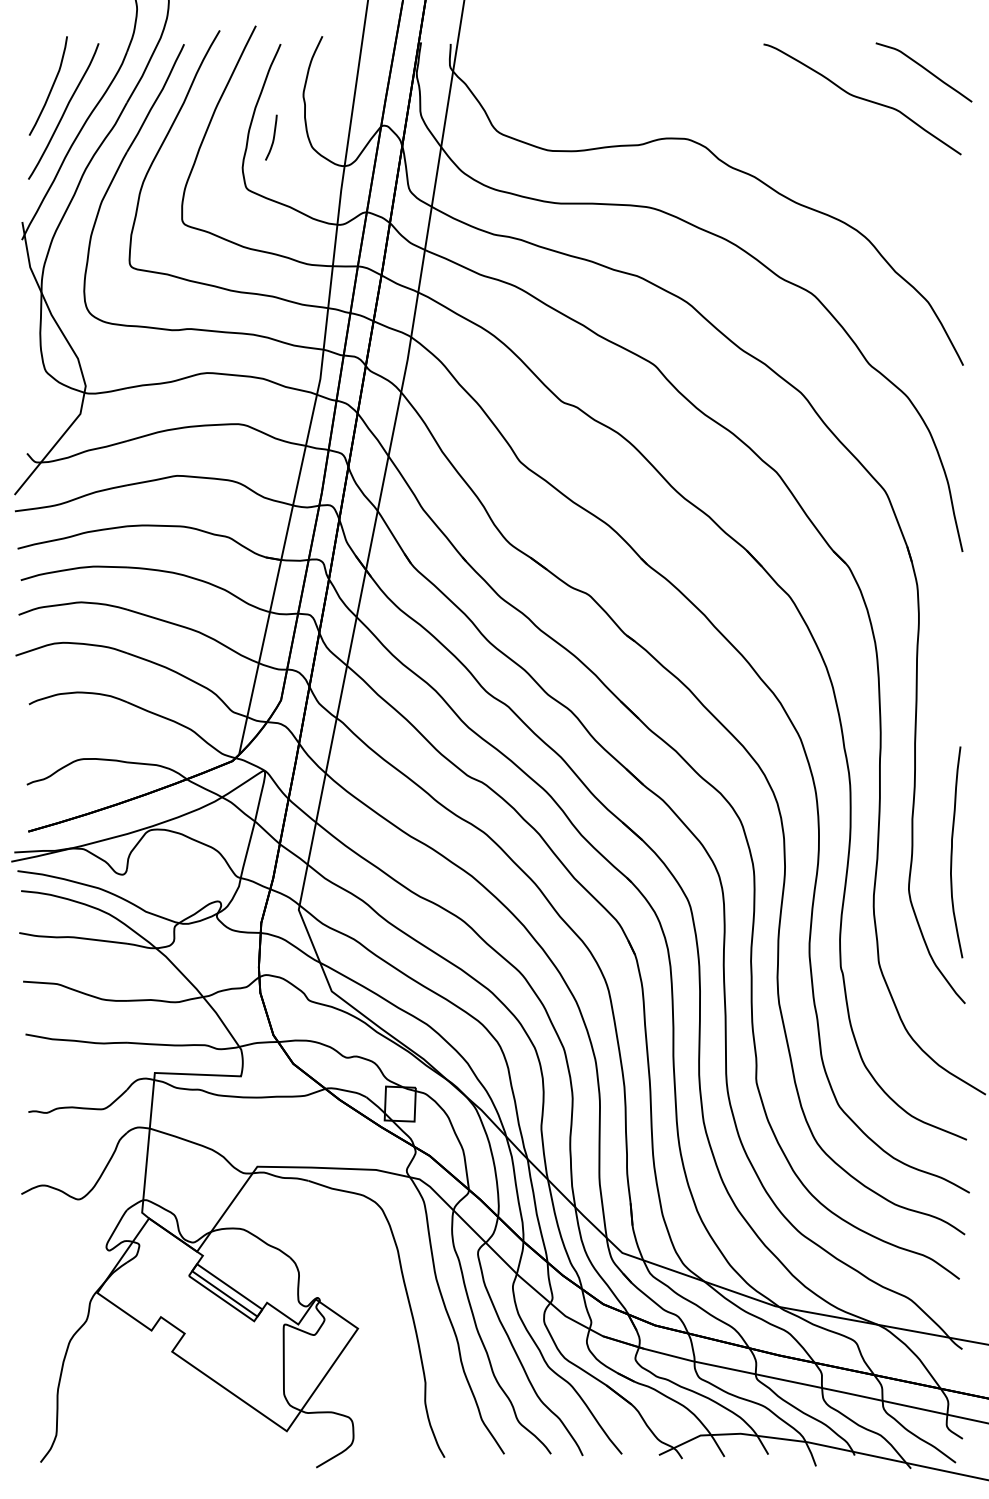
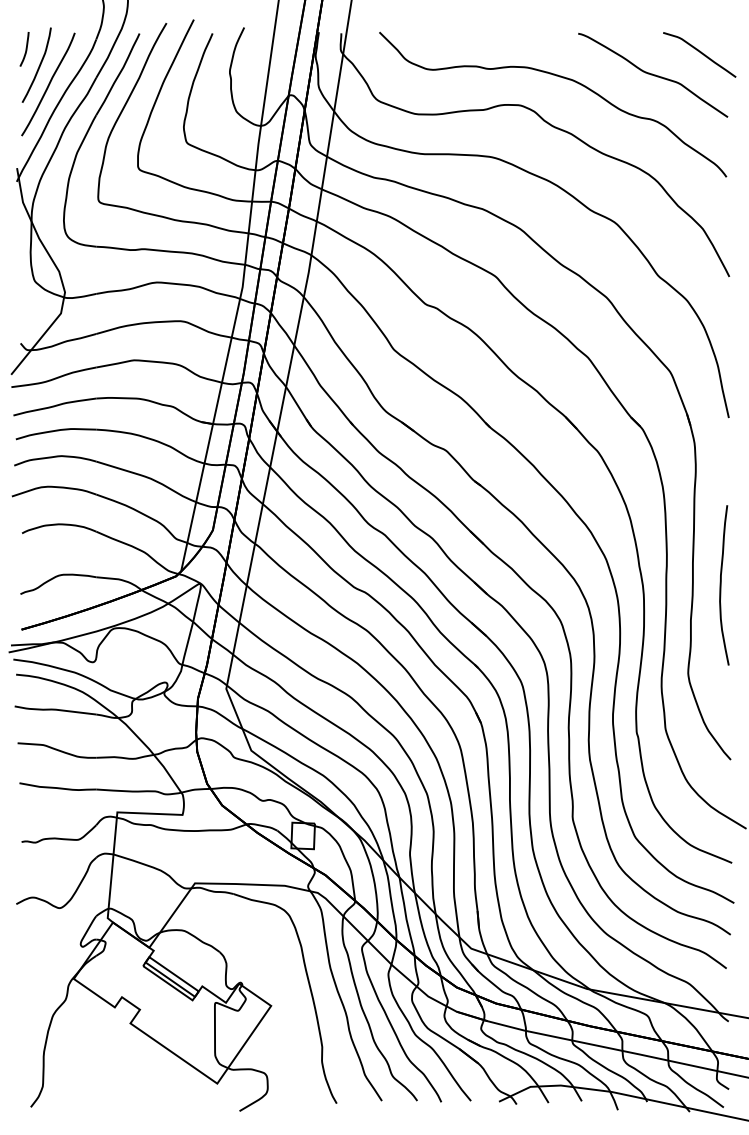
curve: (742, 103) -> (562, 78), added
curve: (272, 137) -> (25, 49), moved
curve: (952, 852) -> (721, 585), moved

